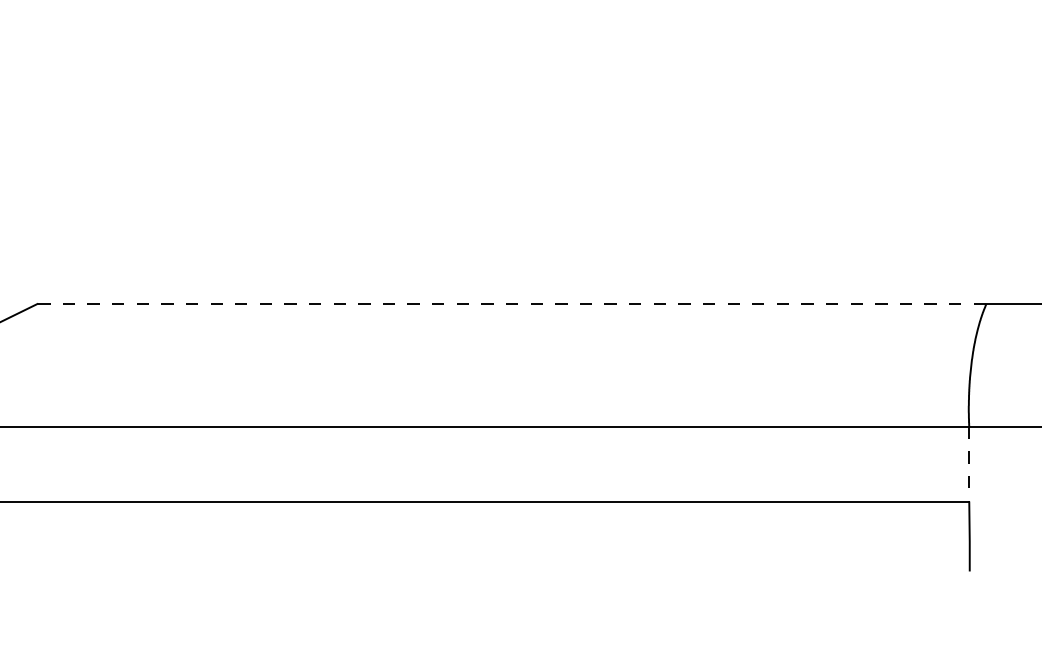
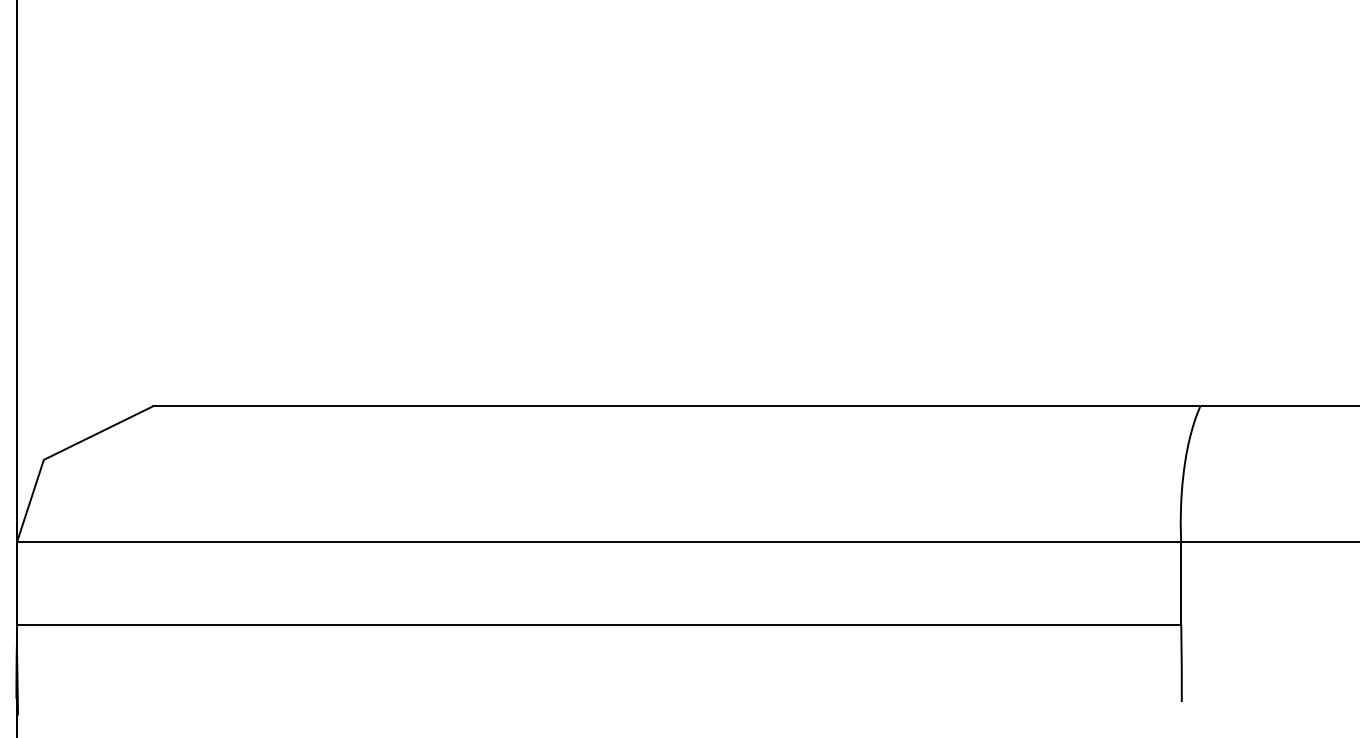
line: (512, 303) -> (676, 406), dashed -> solid
line: (969, 464) -> (1181, 584), dashed -> solid

